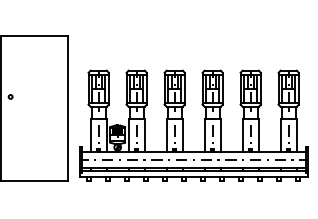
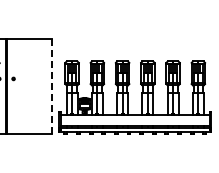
line: (67, 108) -> (51, 86), solid -> dashed
line: (192, 159) -> (134, 120), removed

